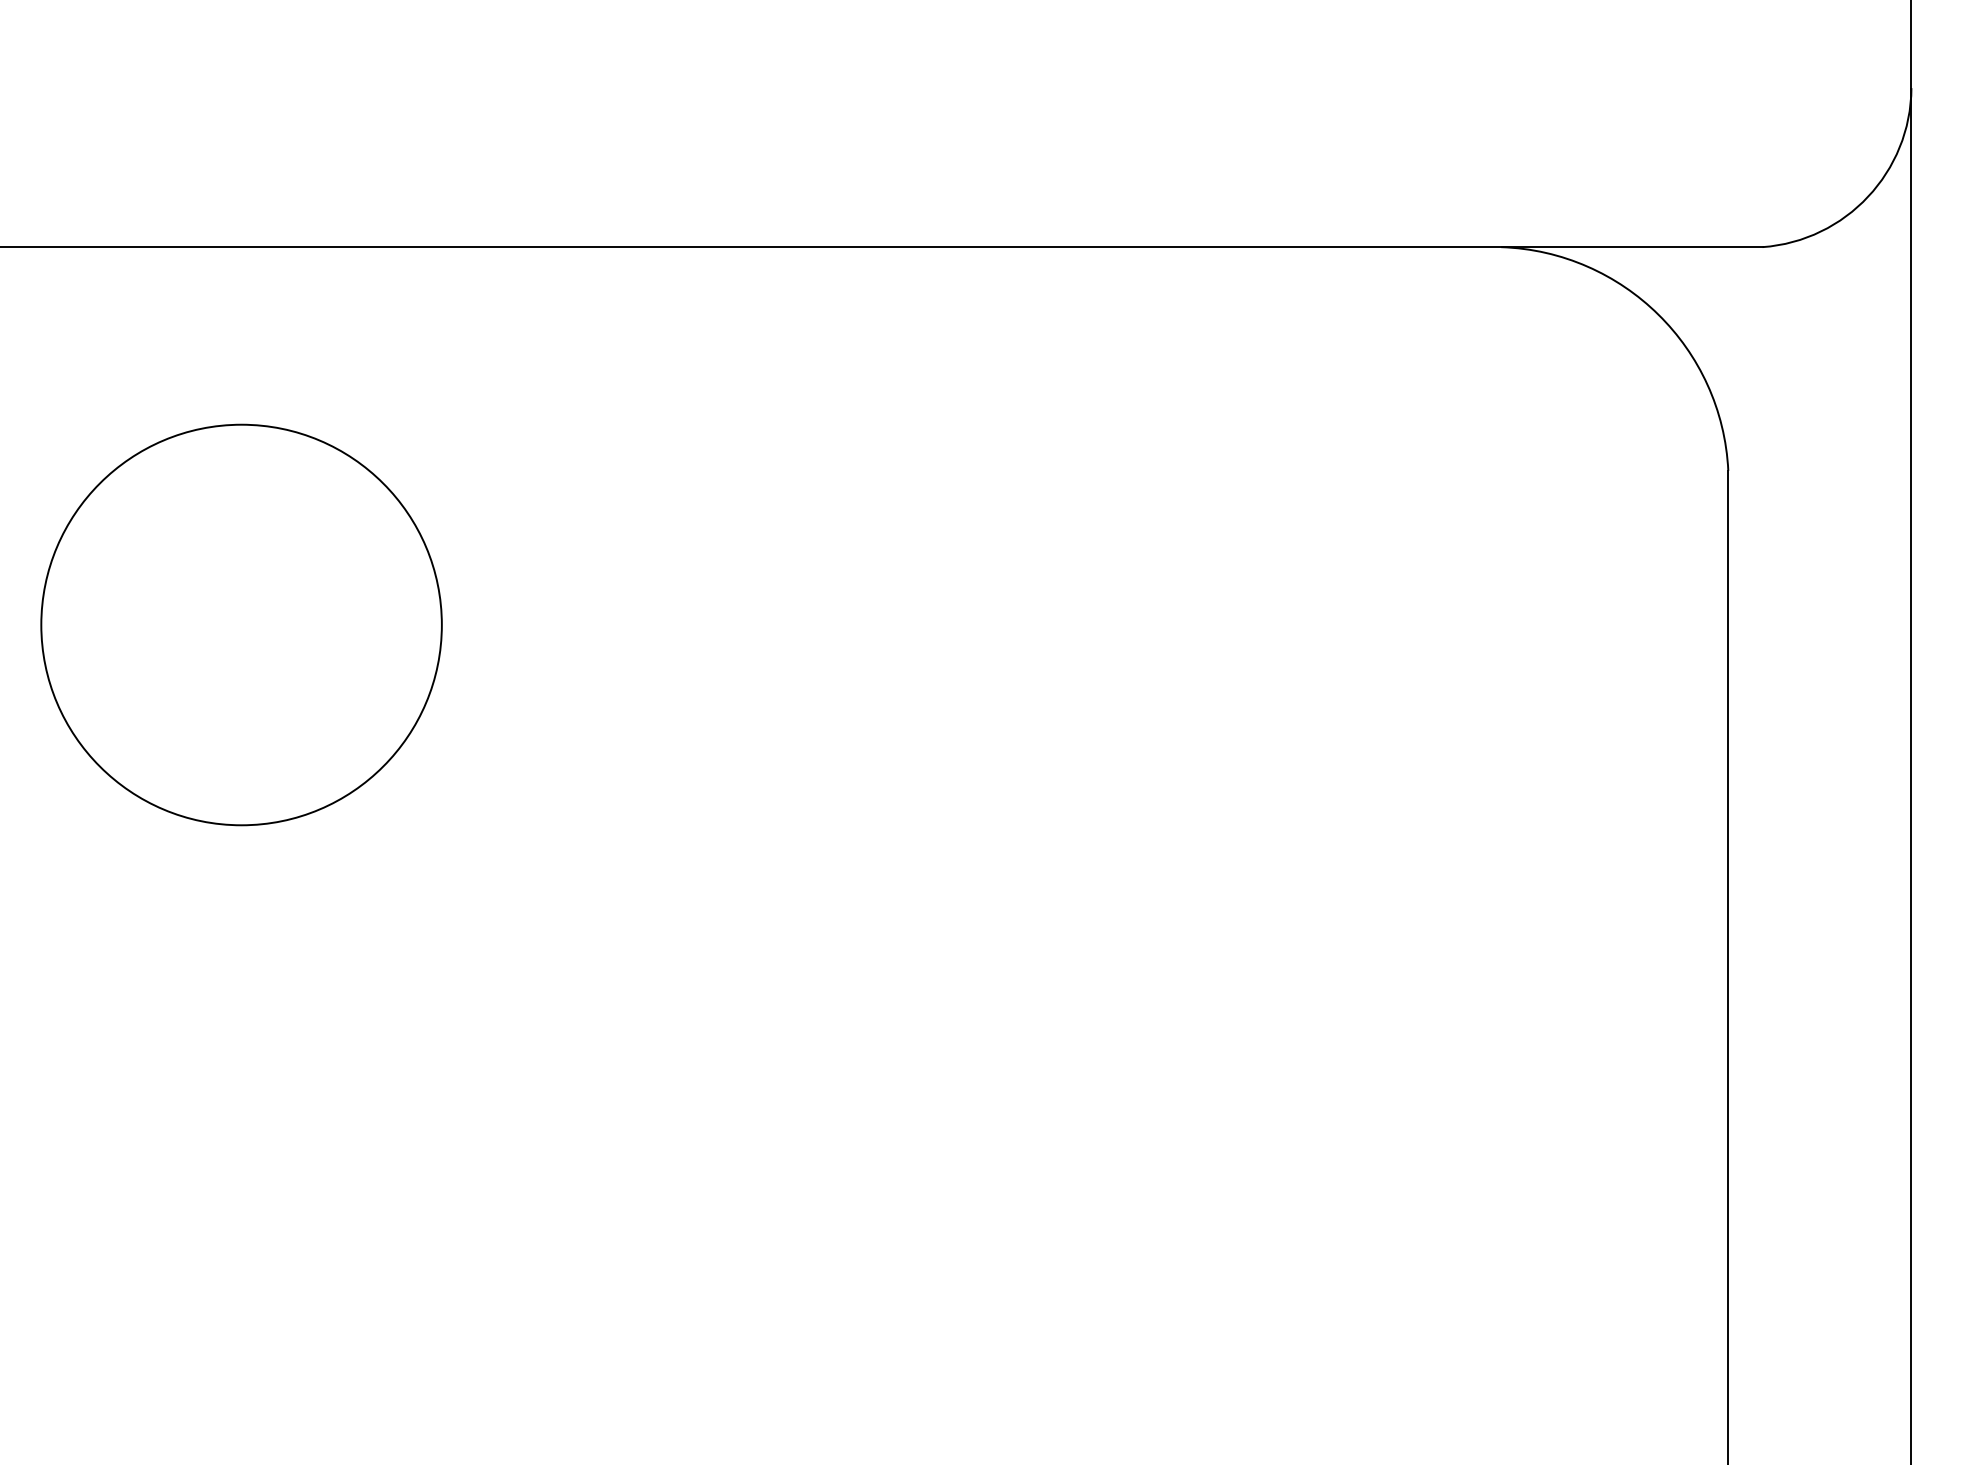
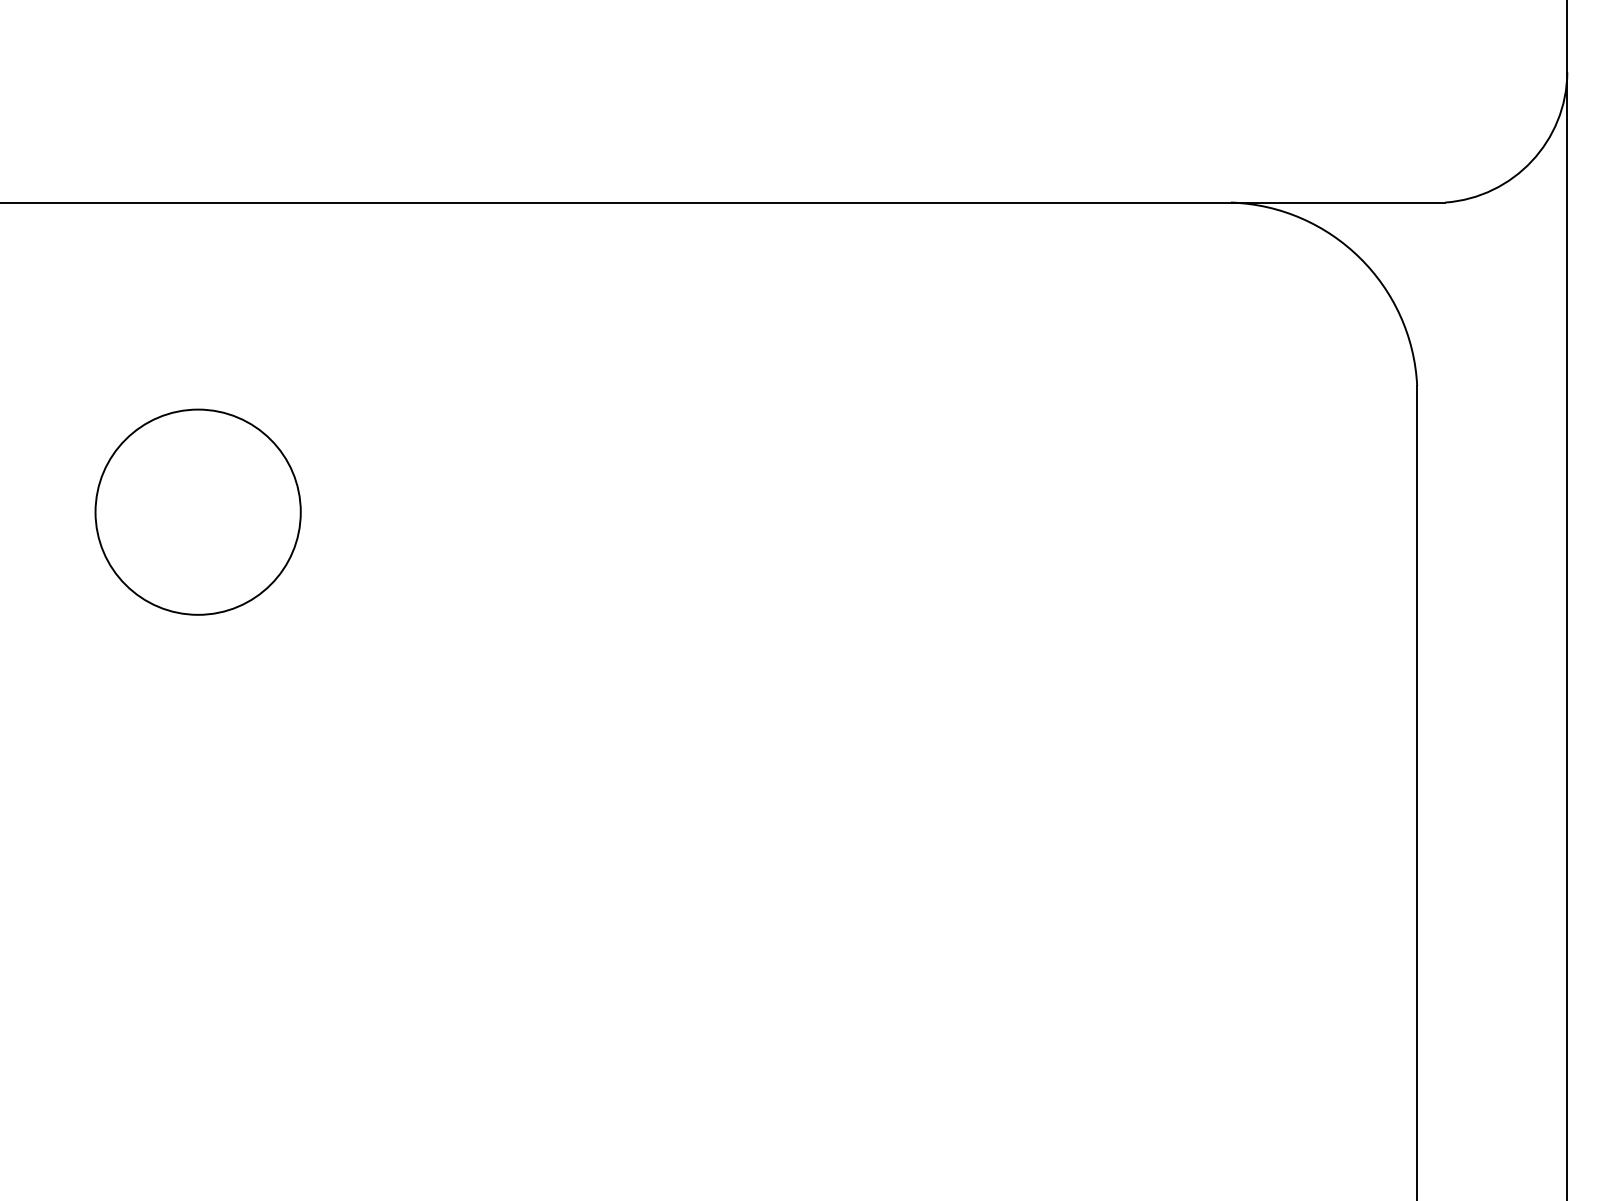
circle: (240, 623) -> (197, 511), size x0.62

